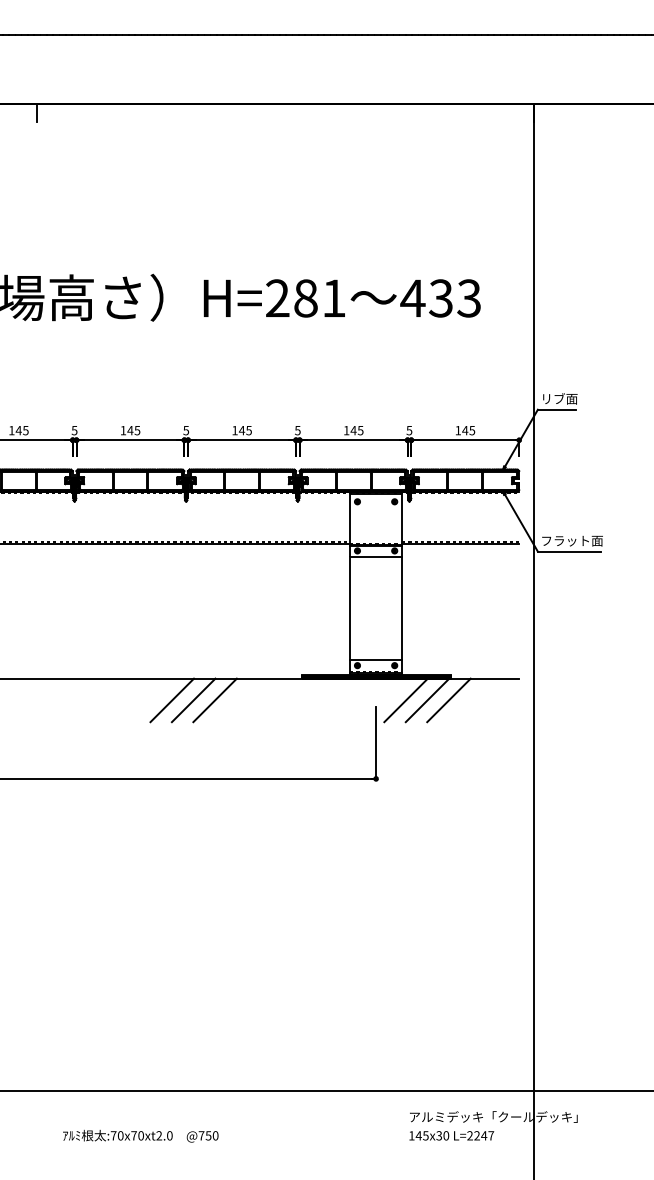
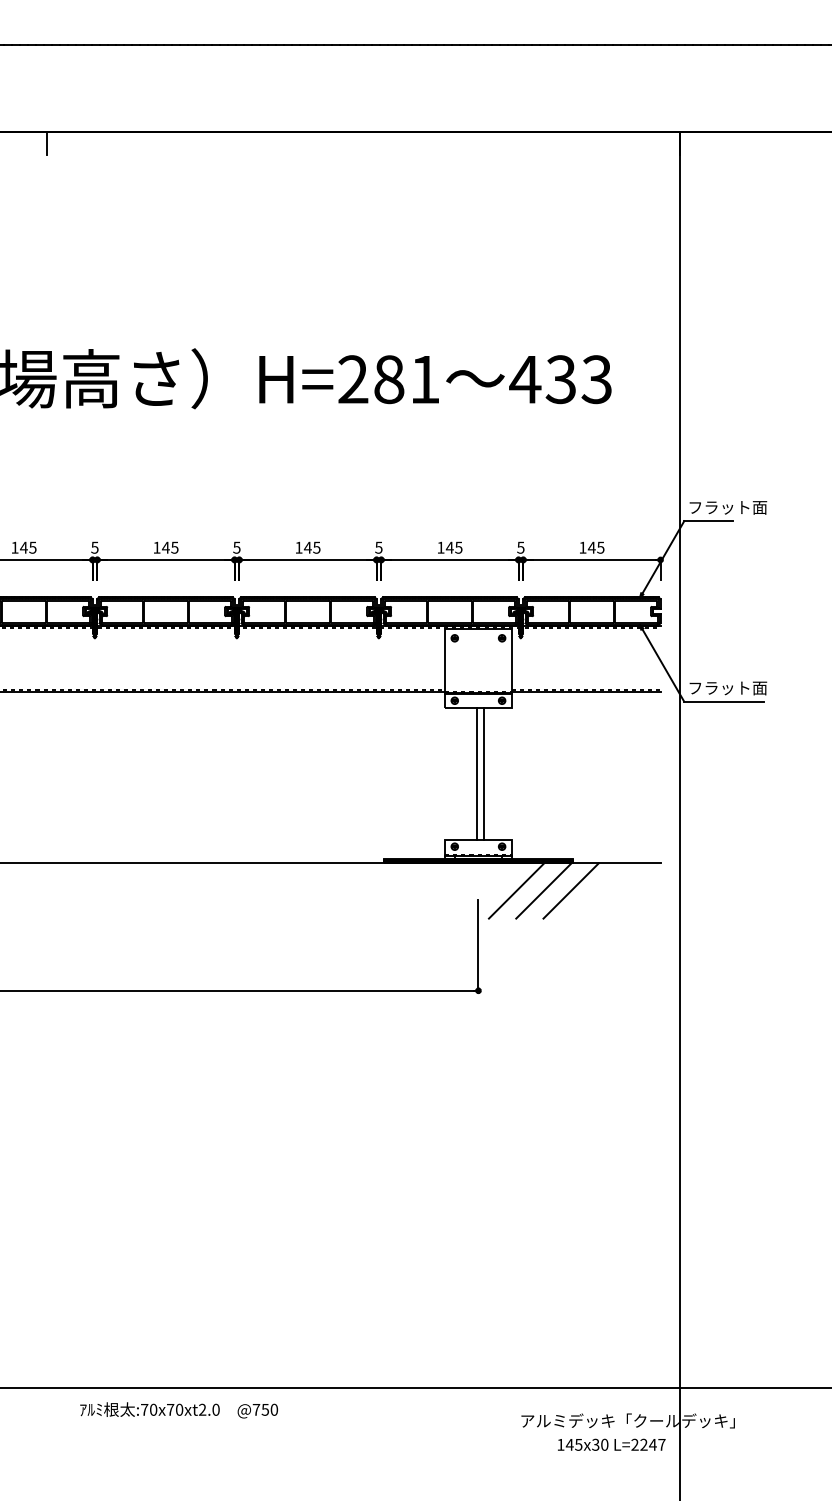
text: (572, 398) -> (728, 507), リブ面 -> フラット面
line: (350, 608) -> (477, 774), moved
line: (402, 608) -> (483, 774), moved
line: (171, 700) -> (218, 890), removed
line: (193, 700) -> (246, 890), removed
line: (214, 700) -> (273, 890), removed
text: (451, 1135) -> (611, 1444), moved
text: (140, 1136) -> (178, 1410), moved

